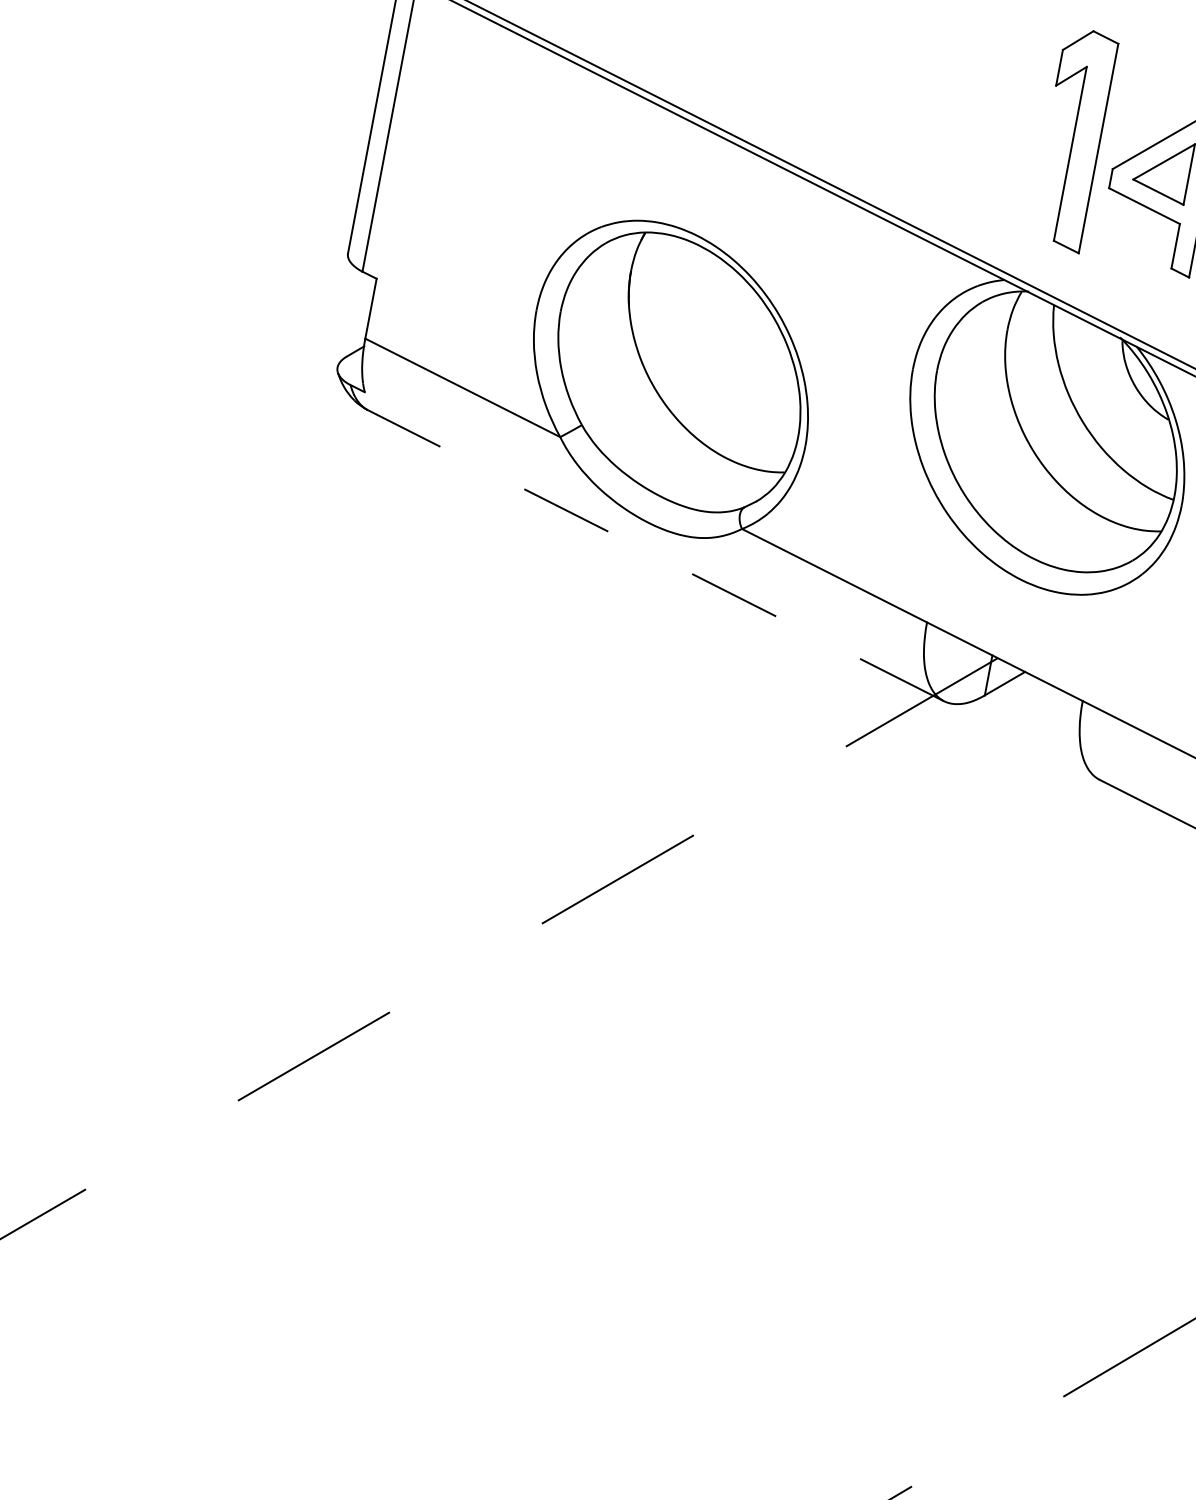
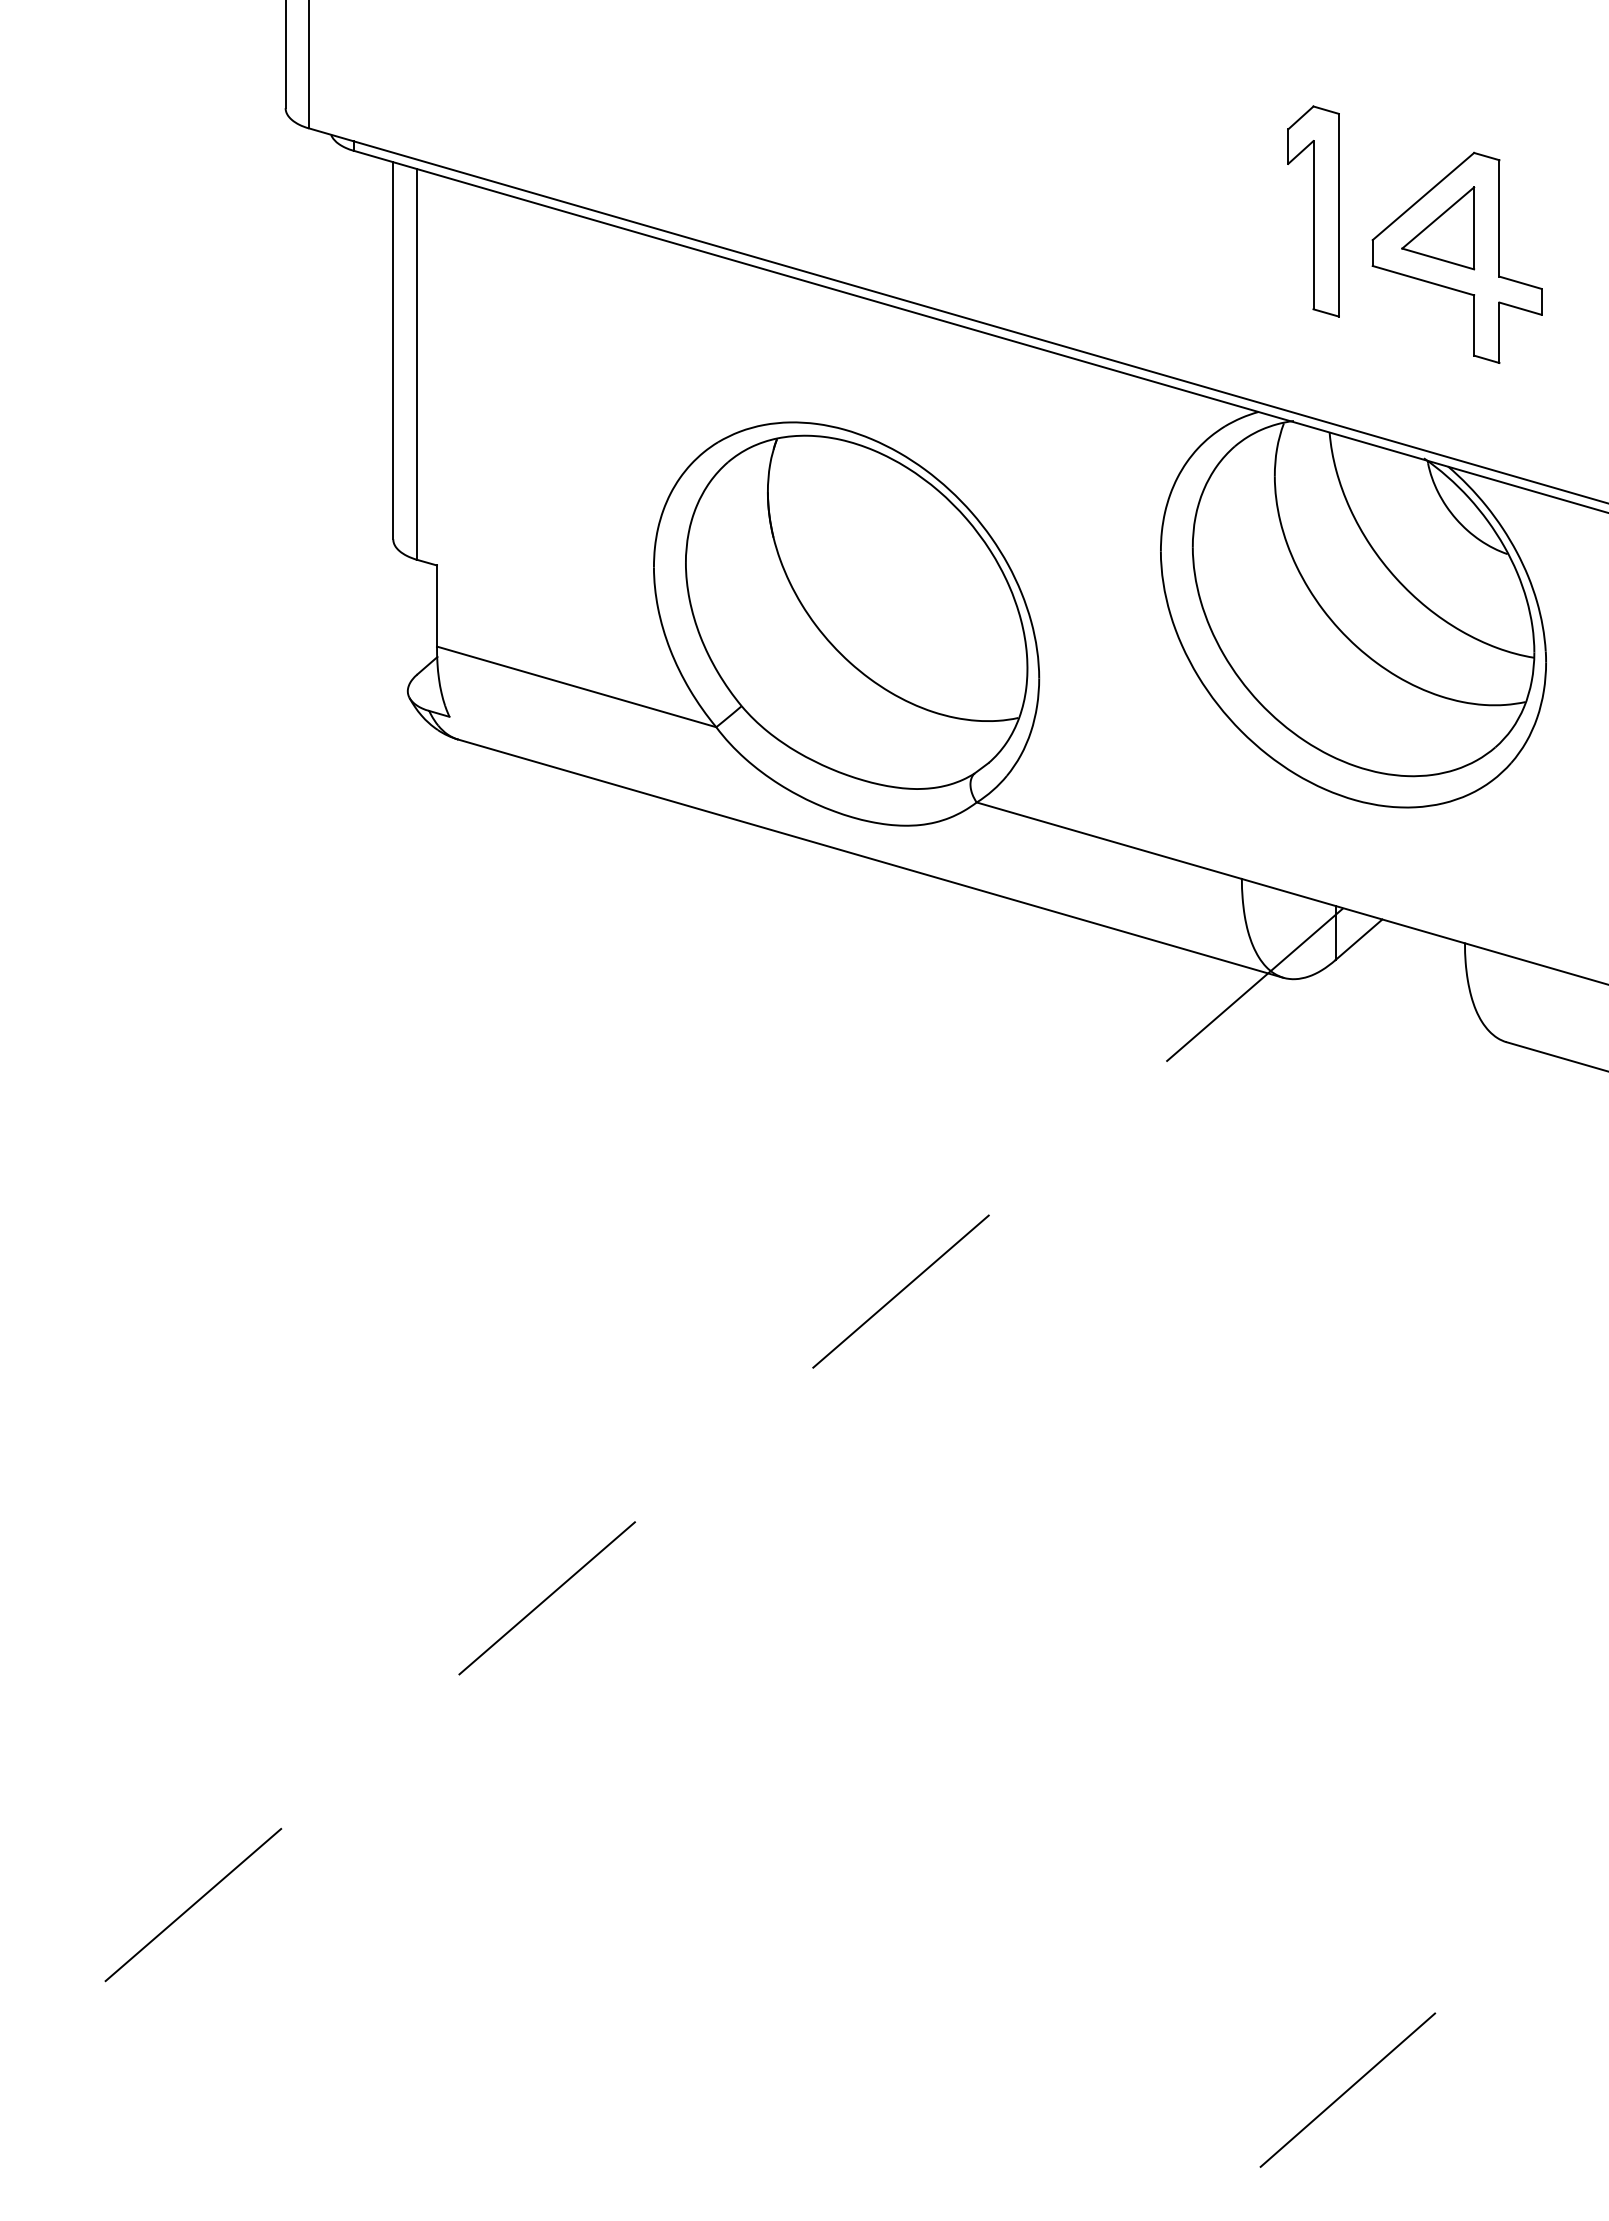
part: (1073, 139) -> (1313, 211), size x0.71
line: (655, 555) -> (870, 858), dashed -> solid

